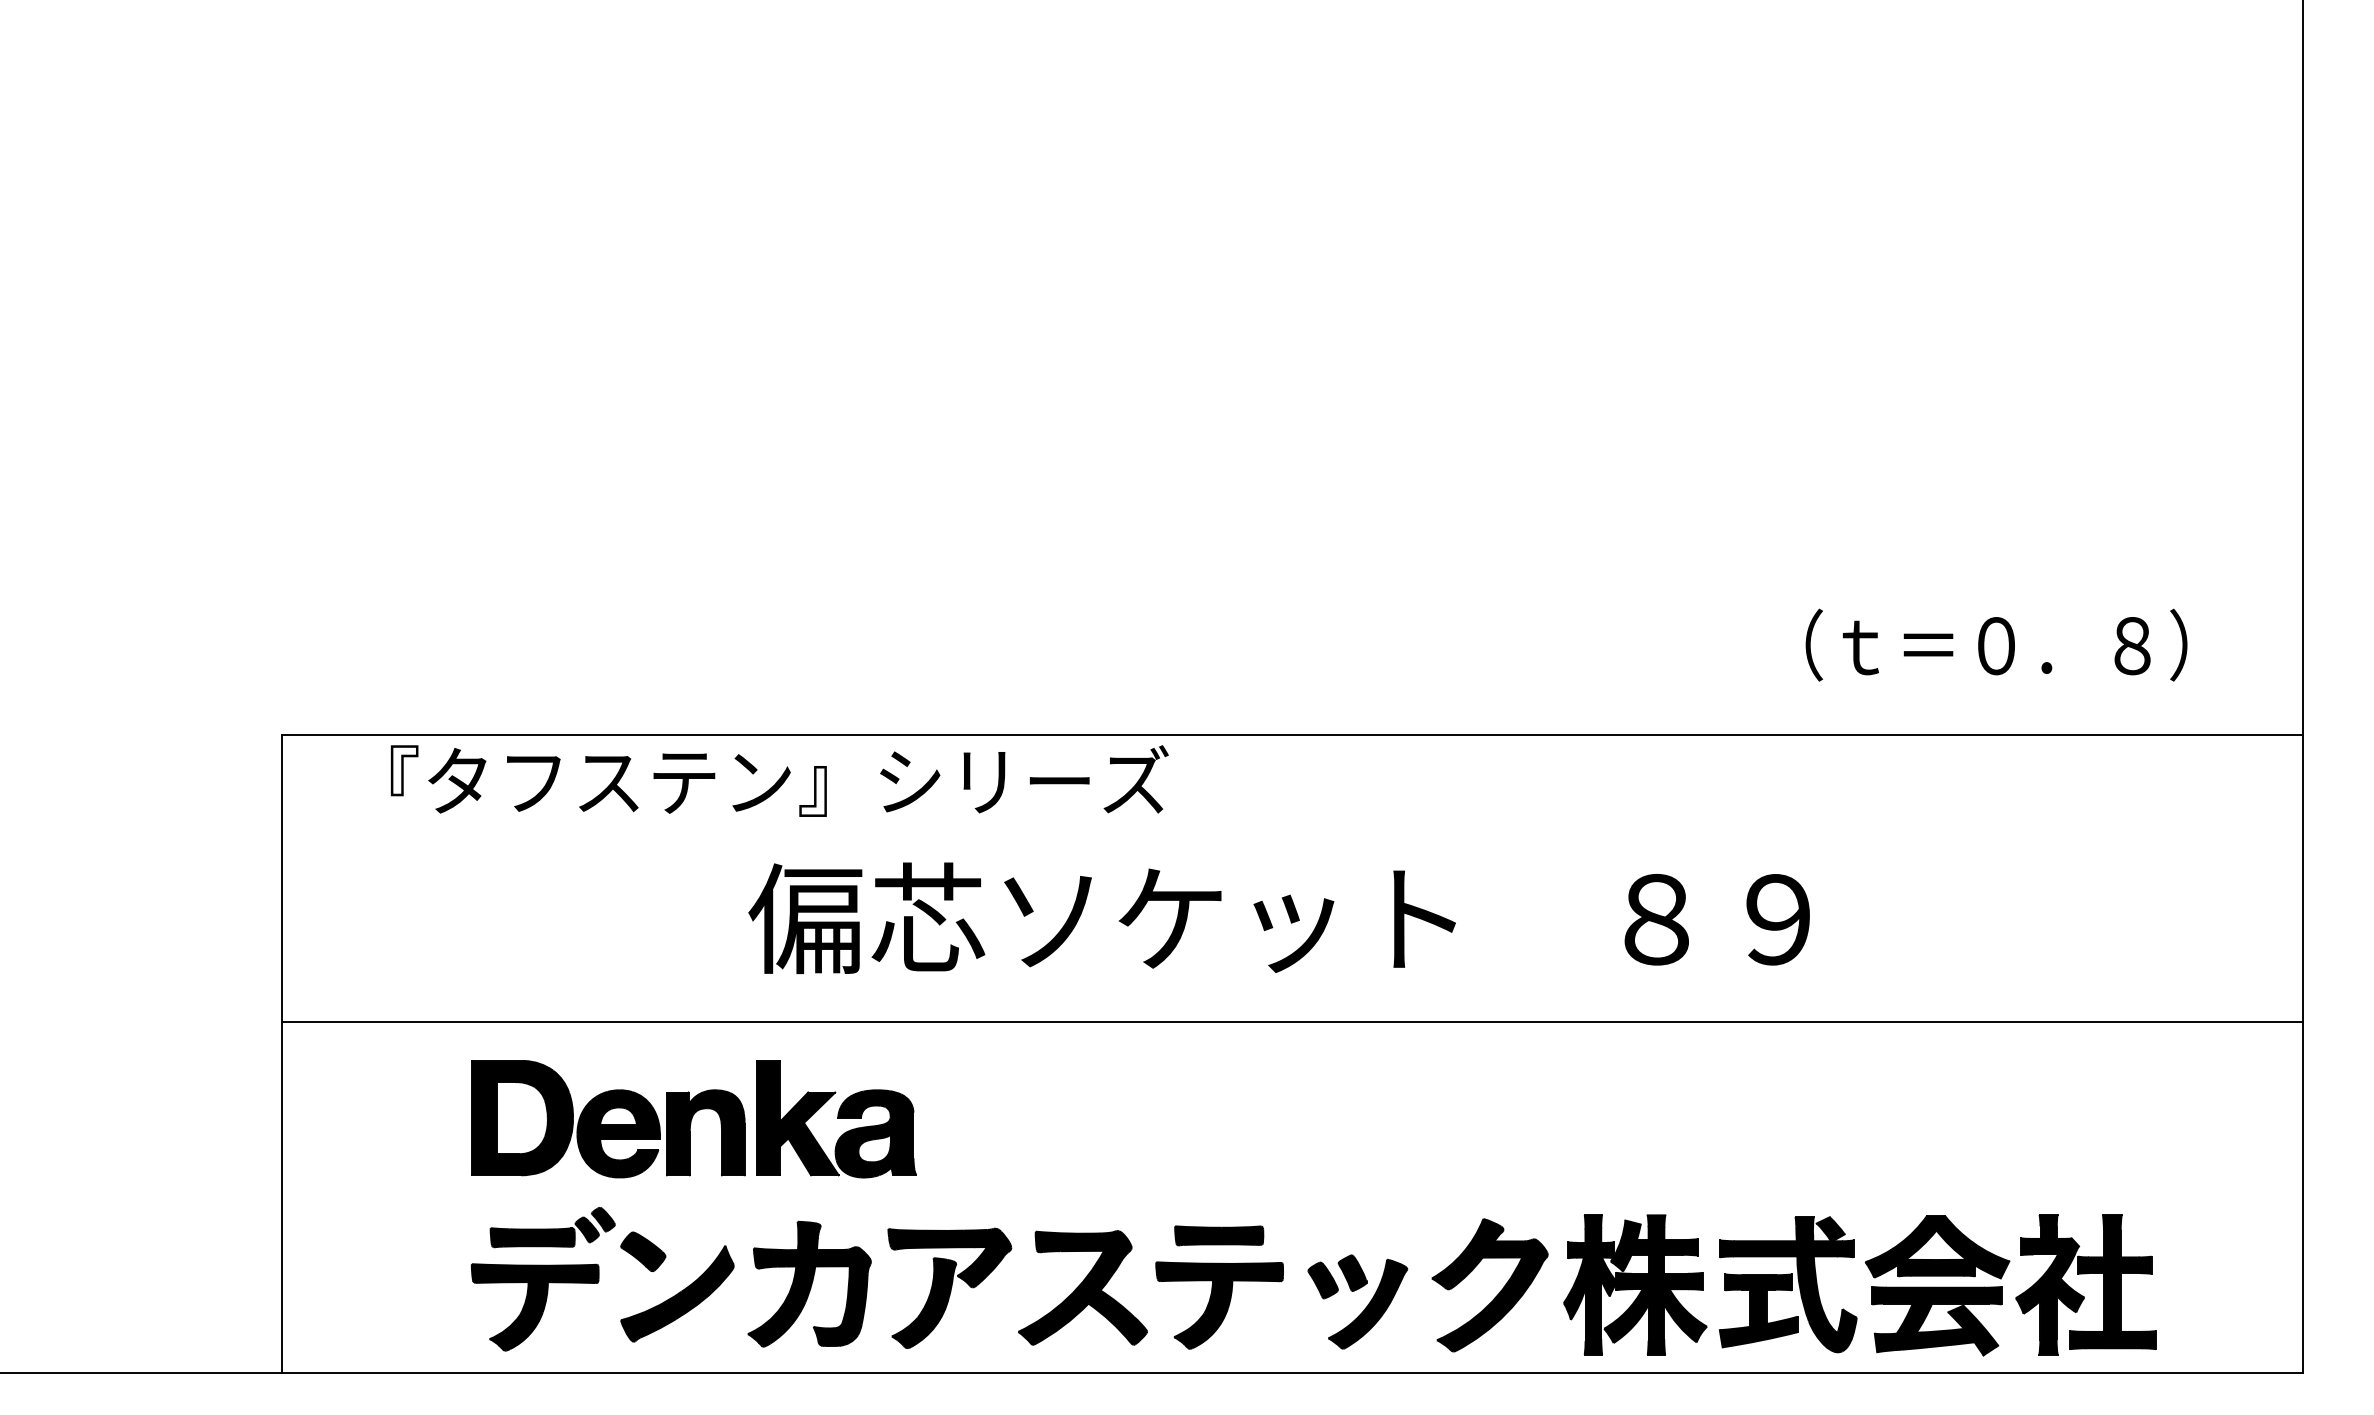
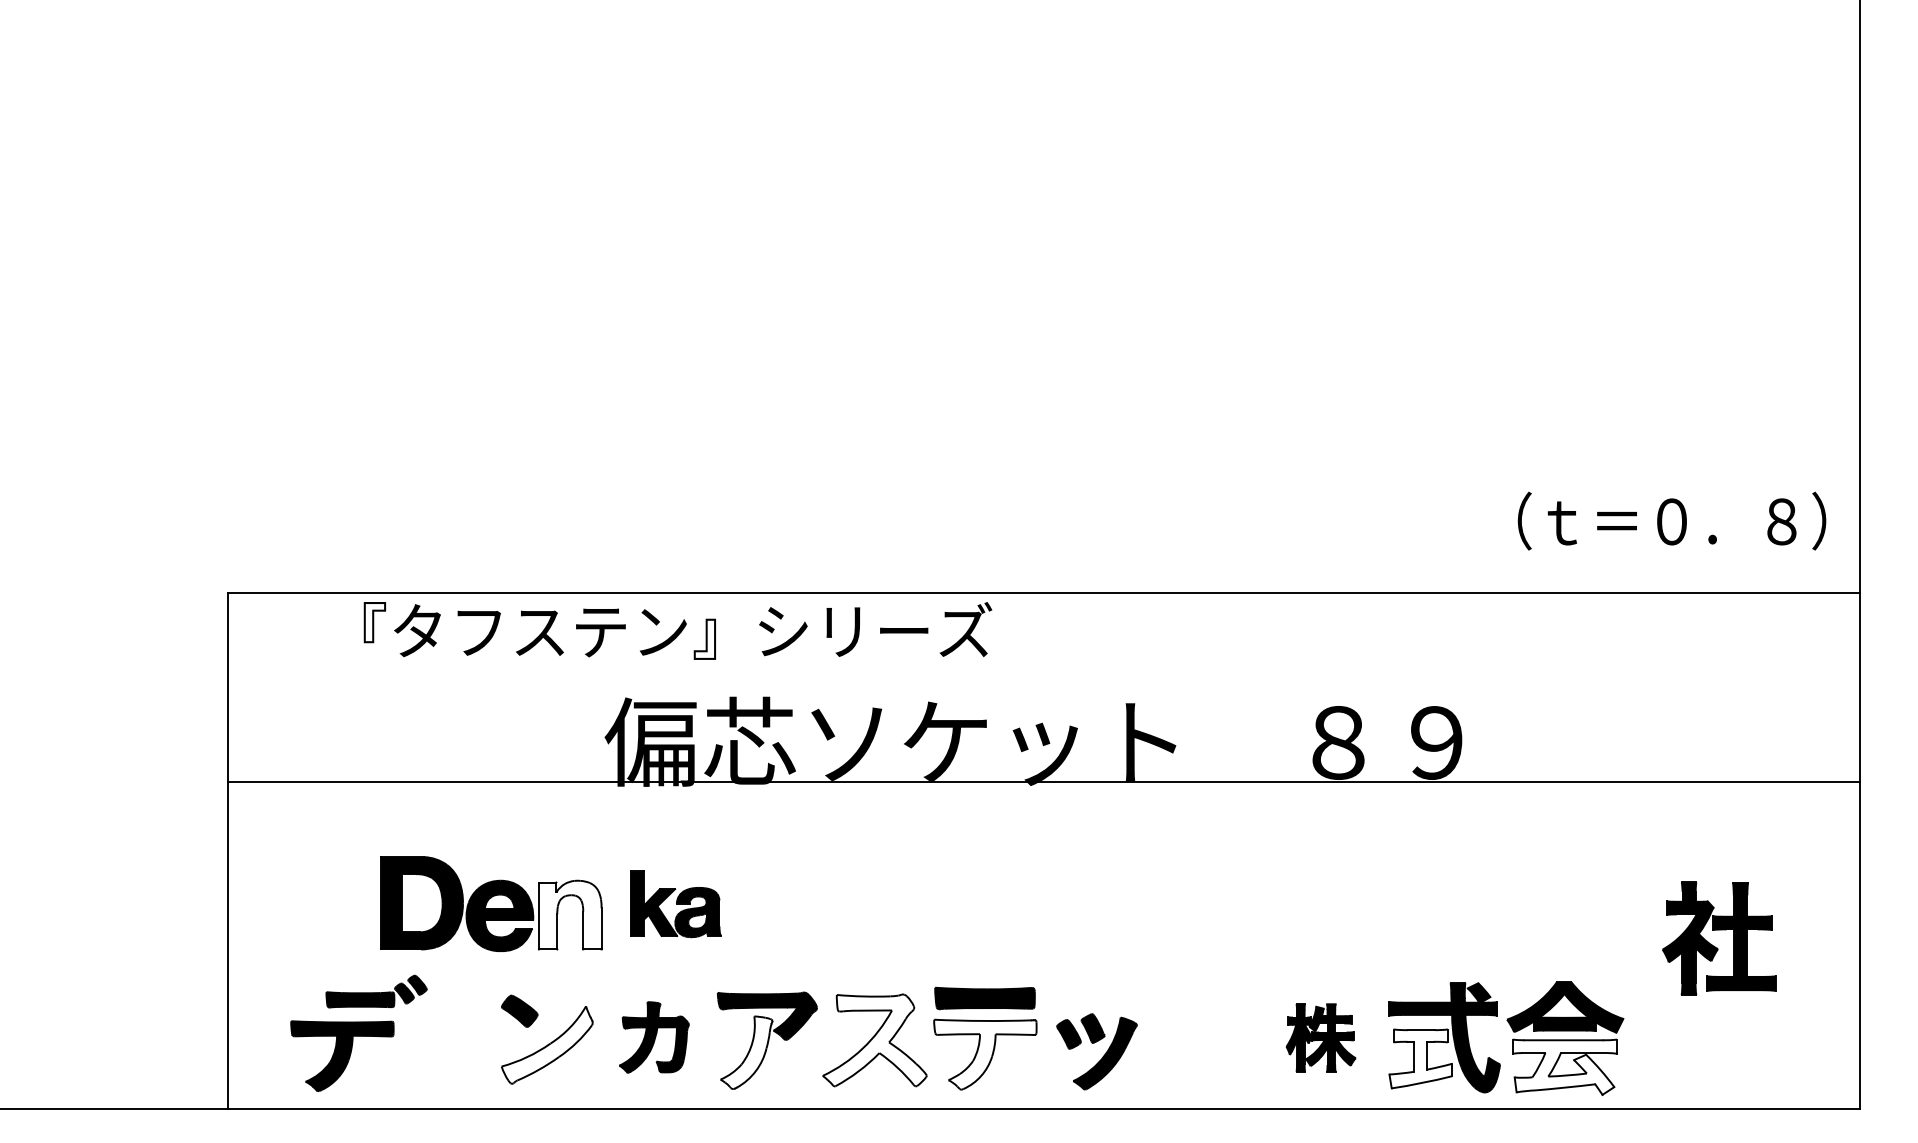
text: (1995, 644) -> (1671, 520), moved
text: (779, 780) -> (677, 630), moved
line: (1292, 1021) -> (1044, 782), moved
part: (836, 1119) -> (675, 904), size x0.7
fill: (704, 1132) -> (569, 914), removed
part: (552, 1227) -> (376, 991), moved
part: (1218, 1234) -> (984, 997), size x1.4
part: (2086, 1274) -> (1719, 930), moved
part: (810, 1284) -> (654, 1037), size x0.7
part: (1634, 1284) -> (1320, 1037), size x0.6
fill: (1082, 1288) -> (874, 1040), removed
fill: (676, 1292) -> (546, 1044), removed
part: (1498, 1292) -> (1210, 1044), removed
fill: (923, 1302) -> (746, 1052), removed
fill: (1219, 1305) -> (985, 1054), removed
part: (535, 1306) -> (342, 1055), moved
fill: (1758, 1310) -> (1420, 1058), removed
fill: (1936, 1320) -> (1564, 1066), removed

